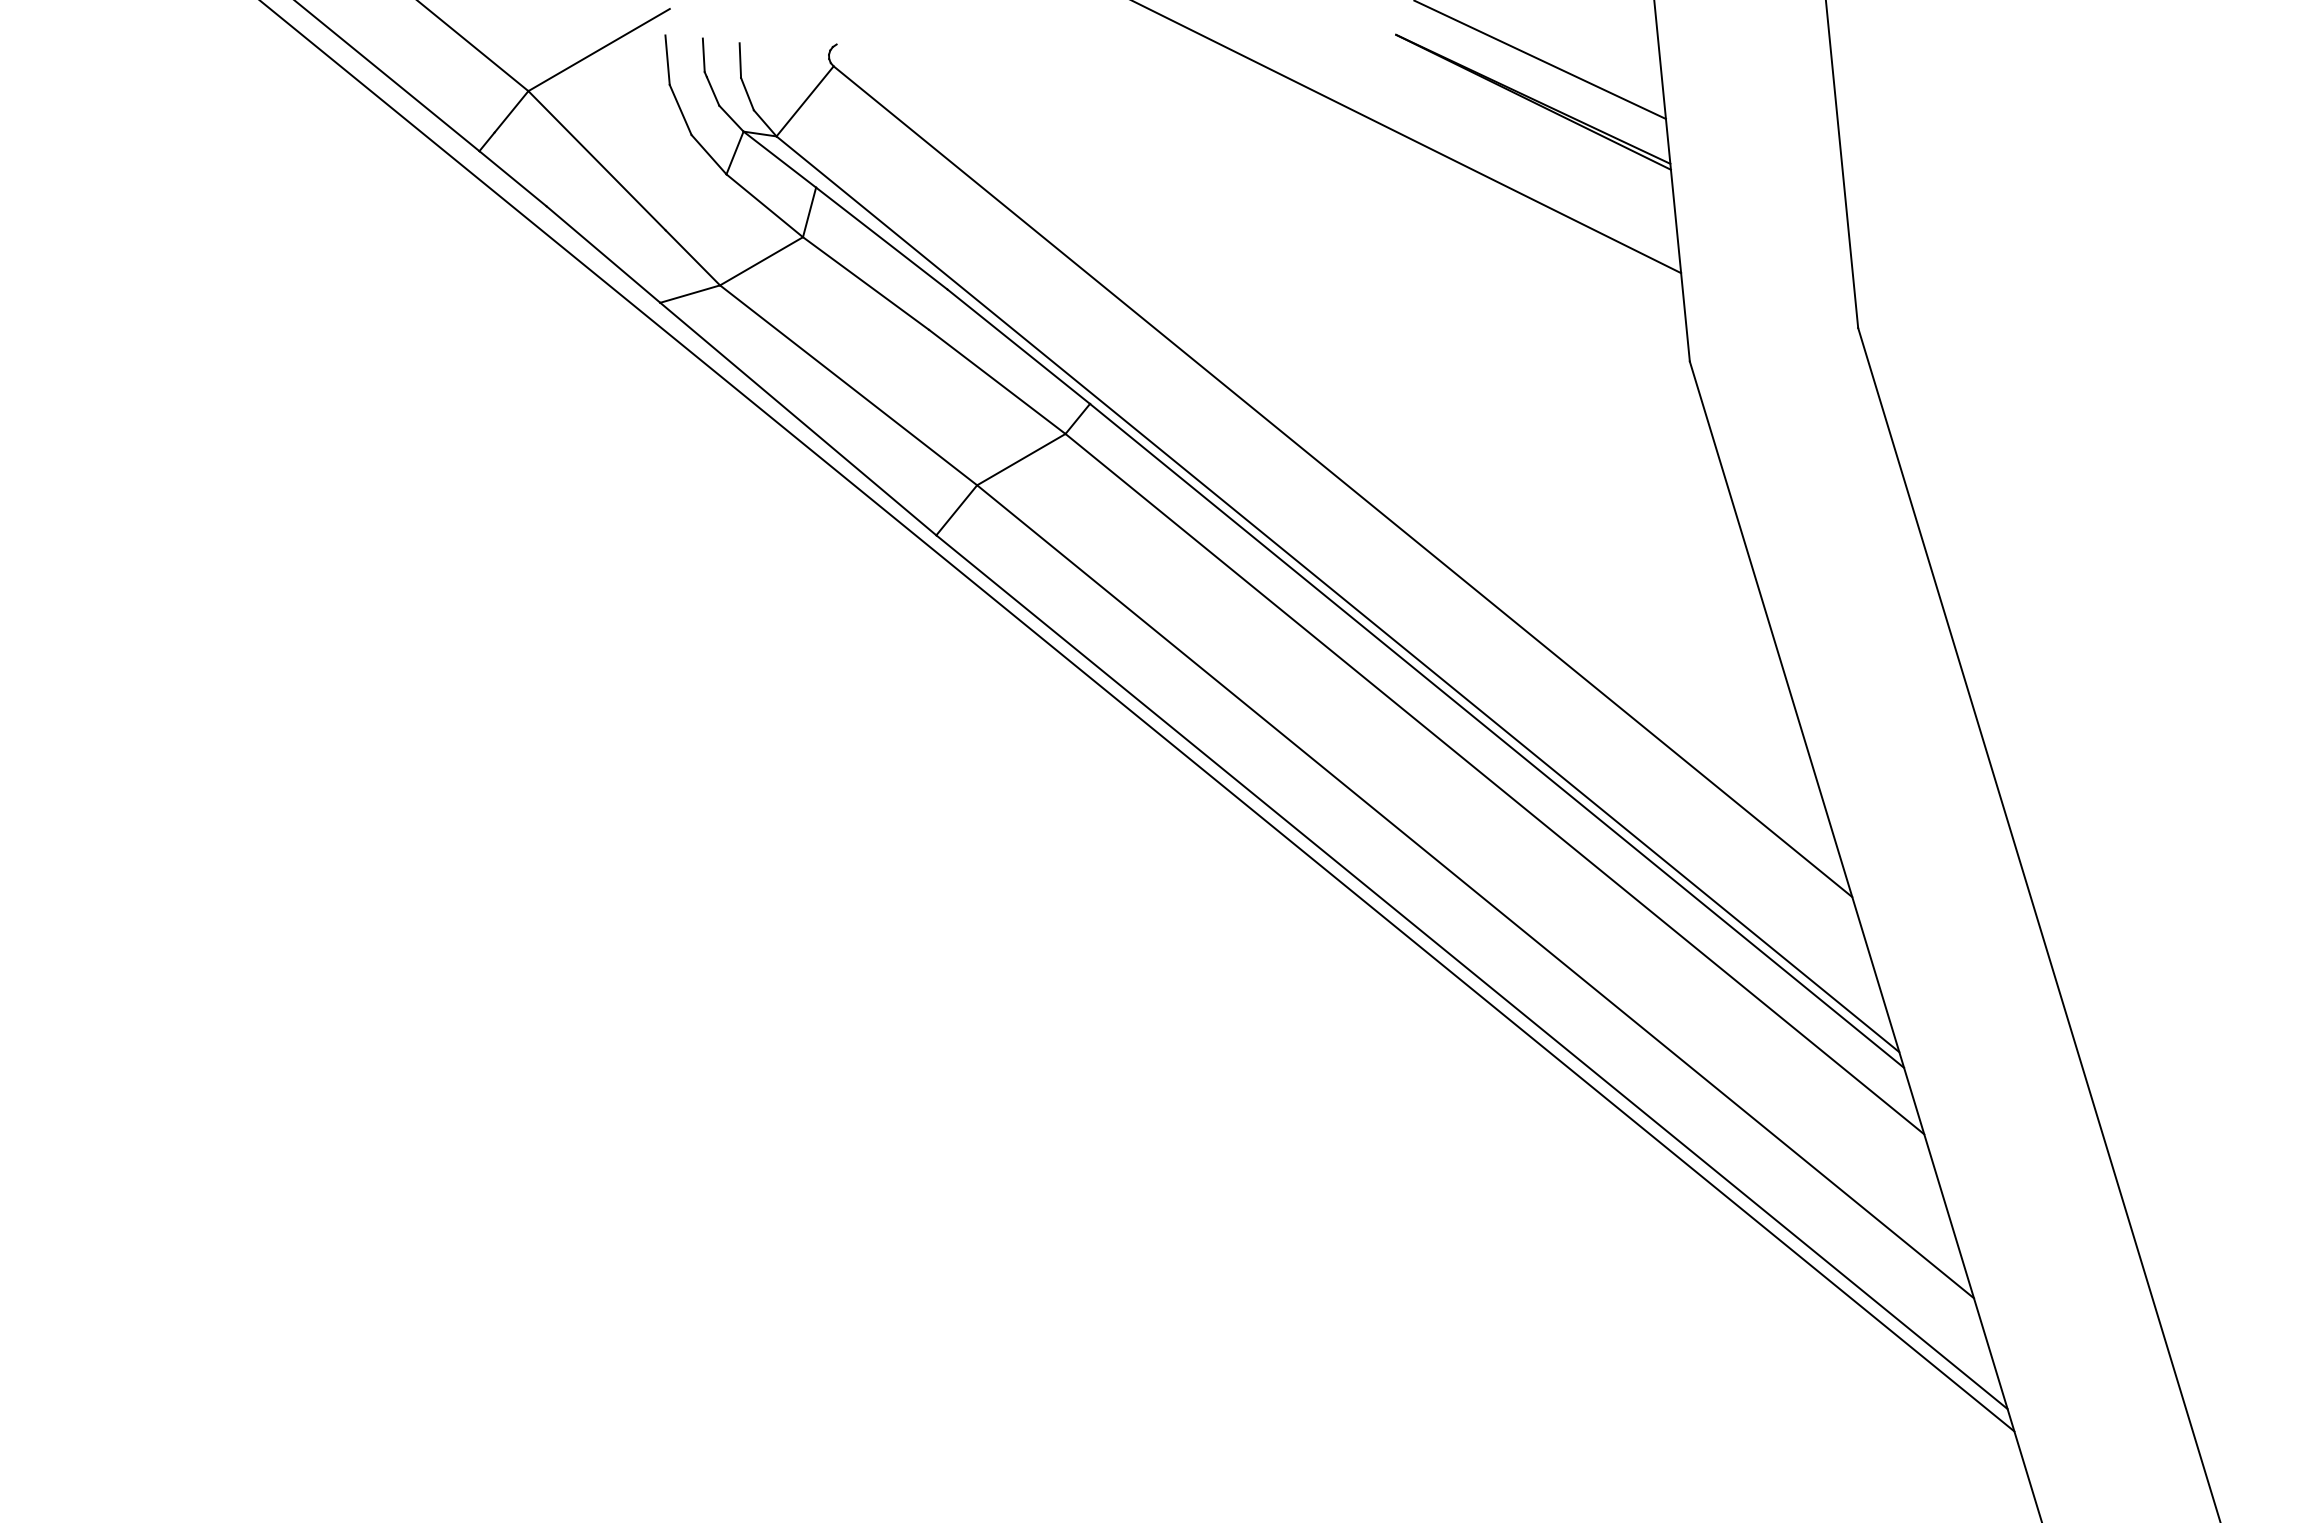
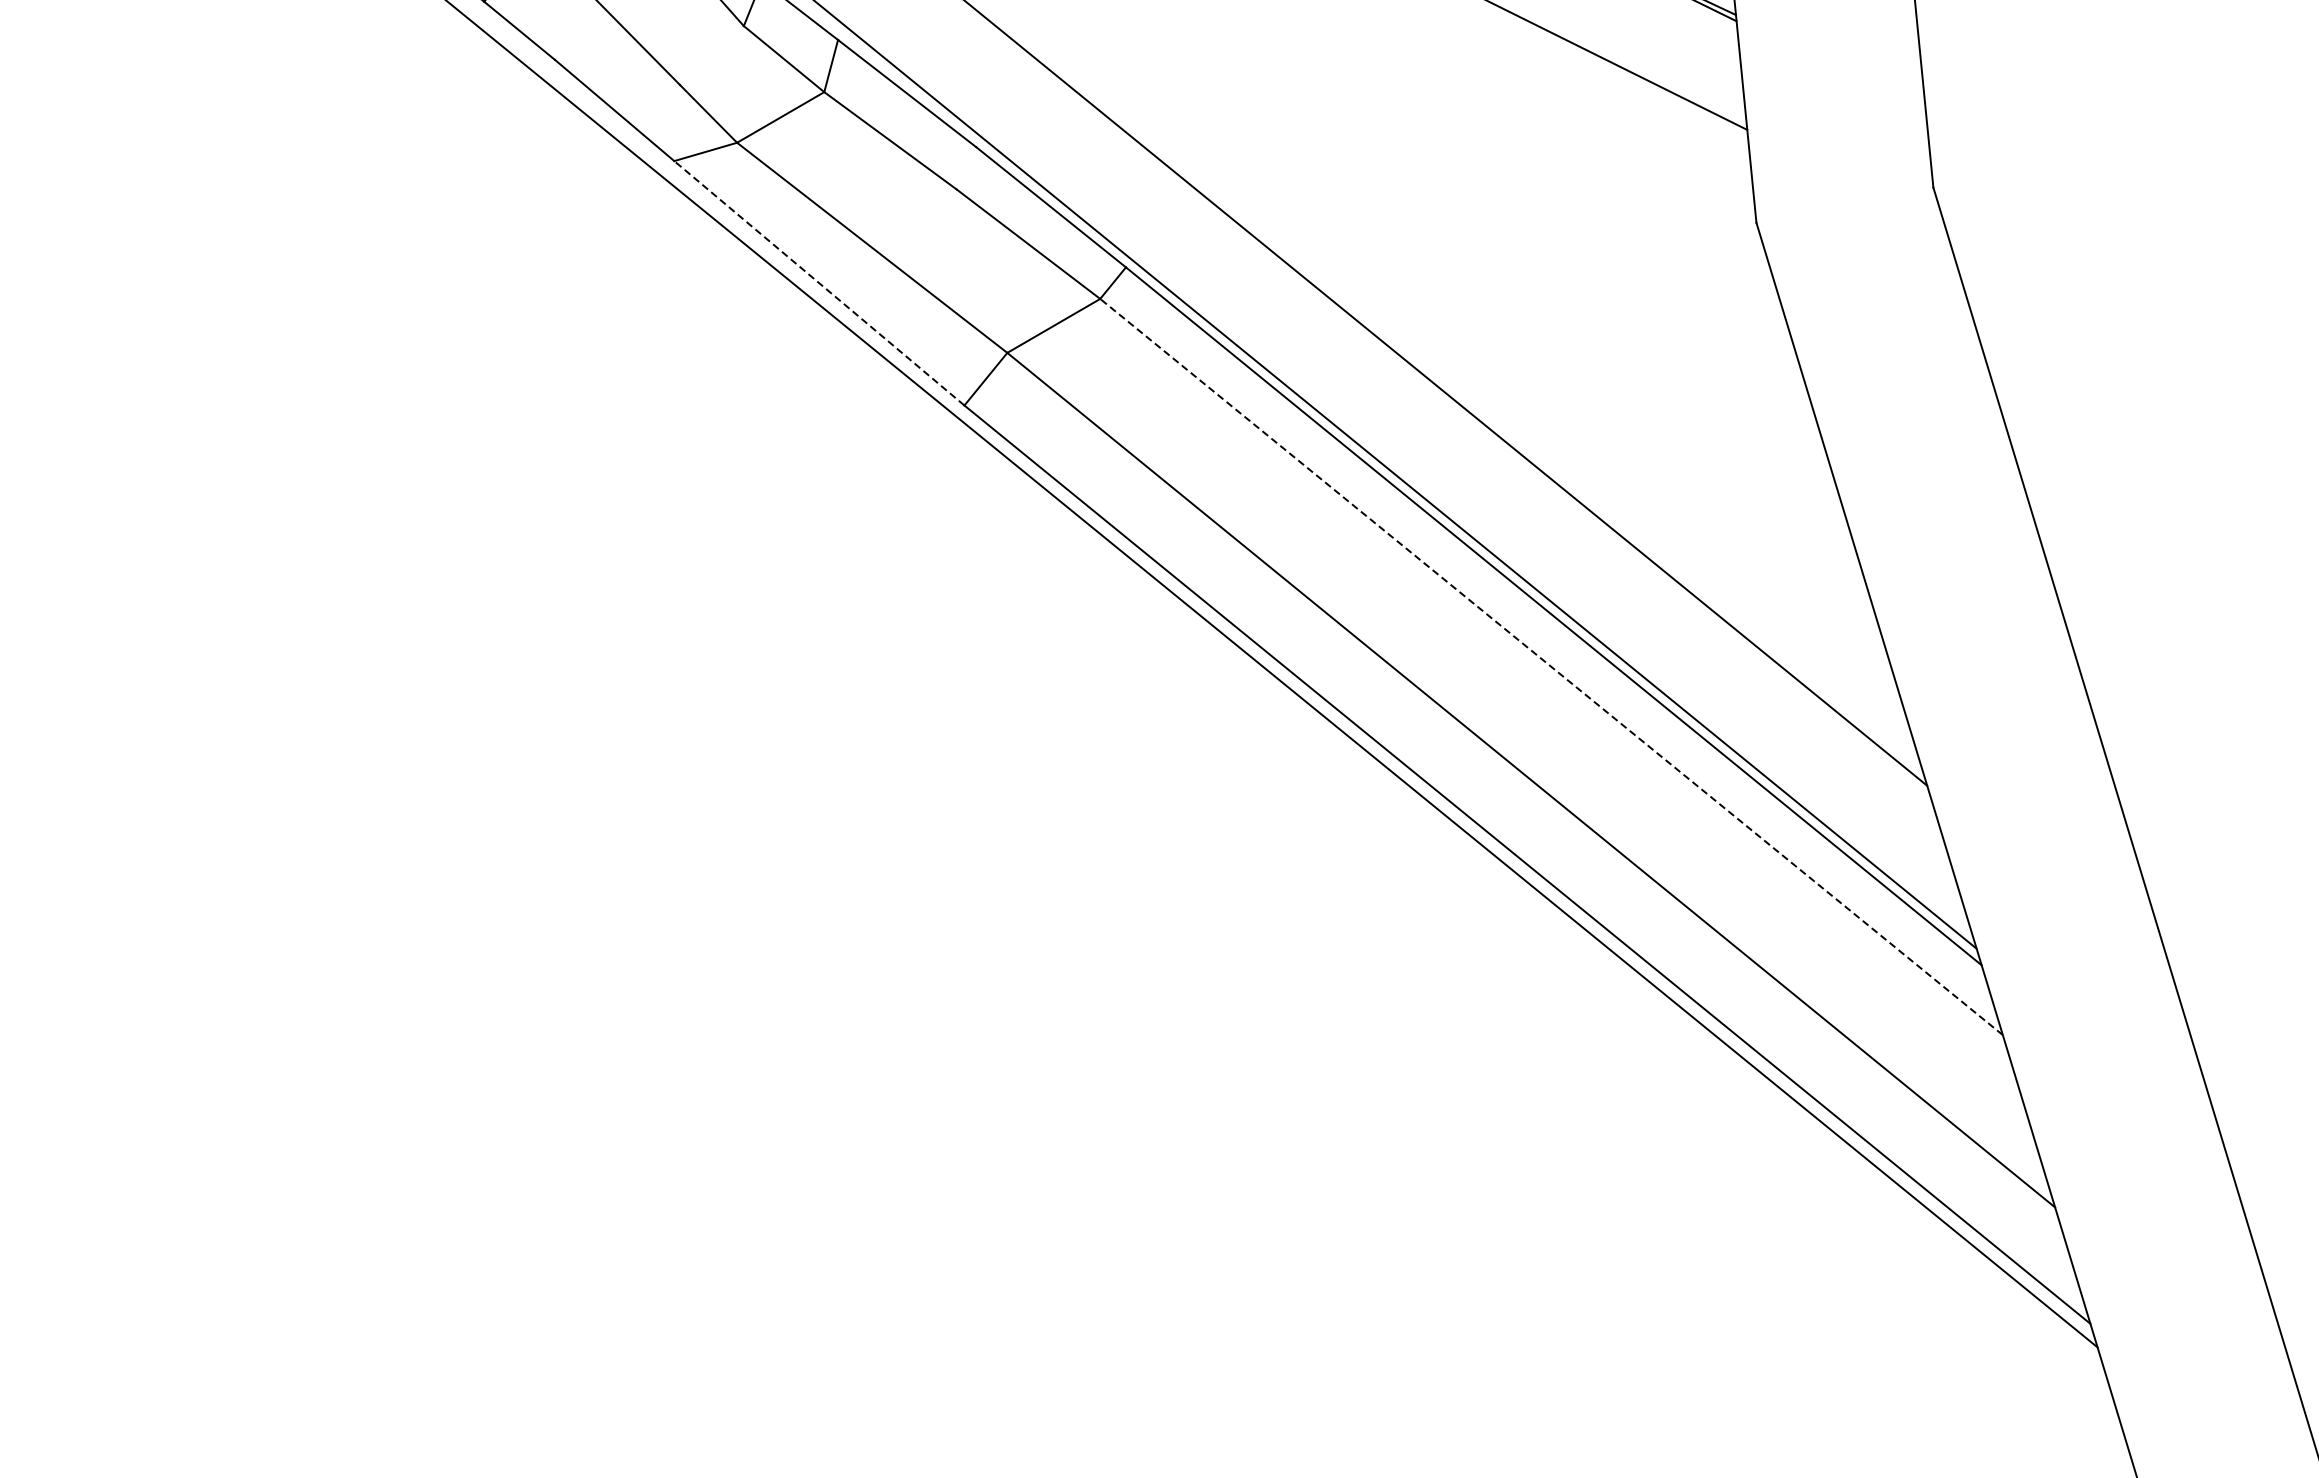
line: (797, 418) -> (818, 282), solid -> dashed
line: (1494, 783) -> (1551, 666), solid -> dashed

